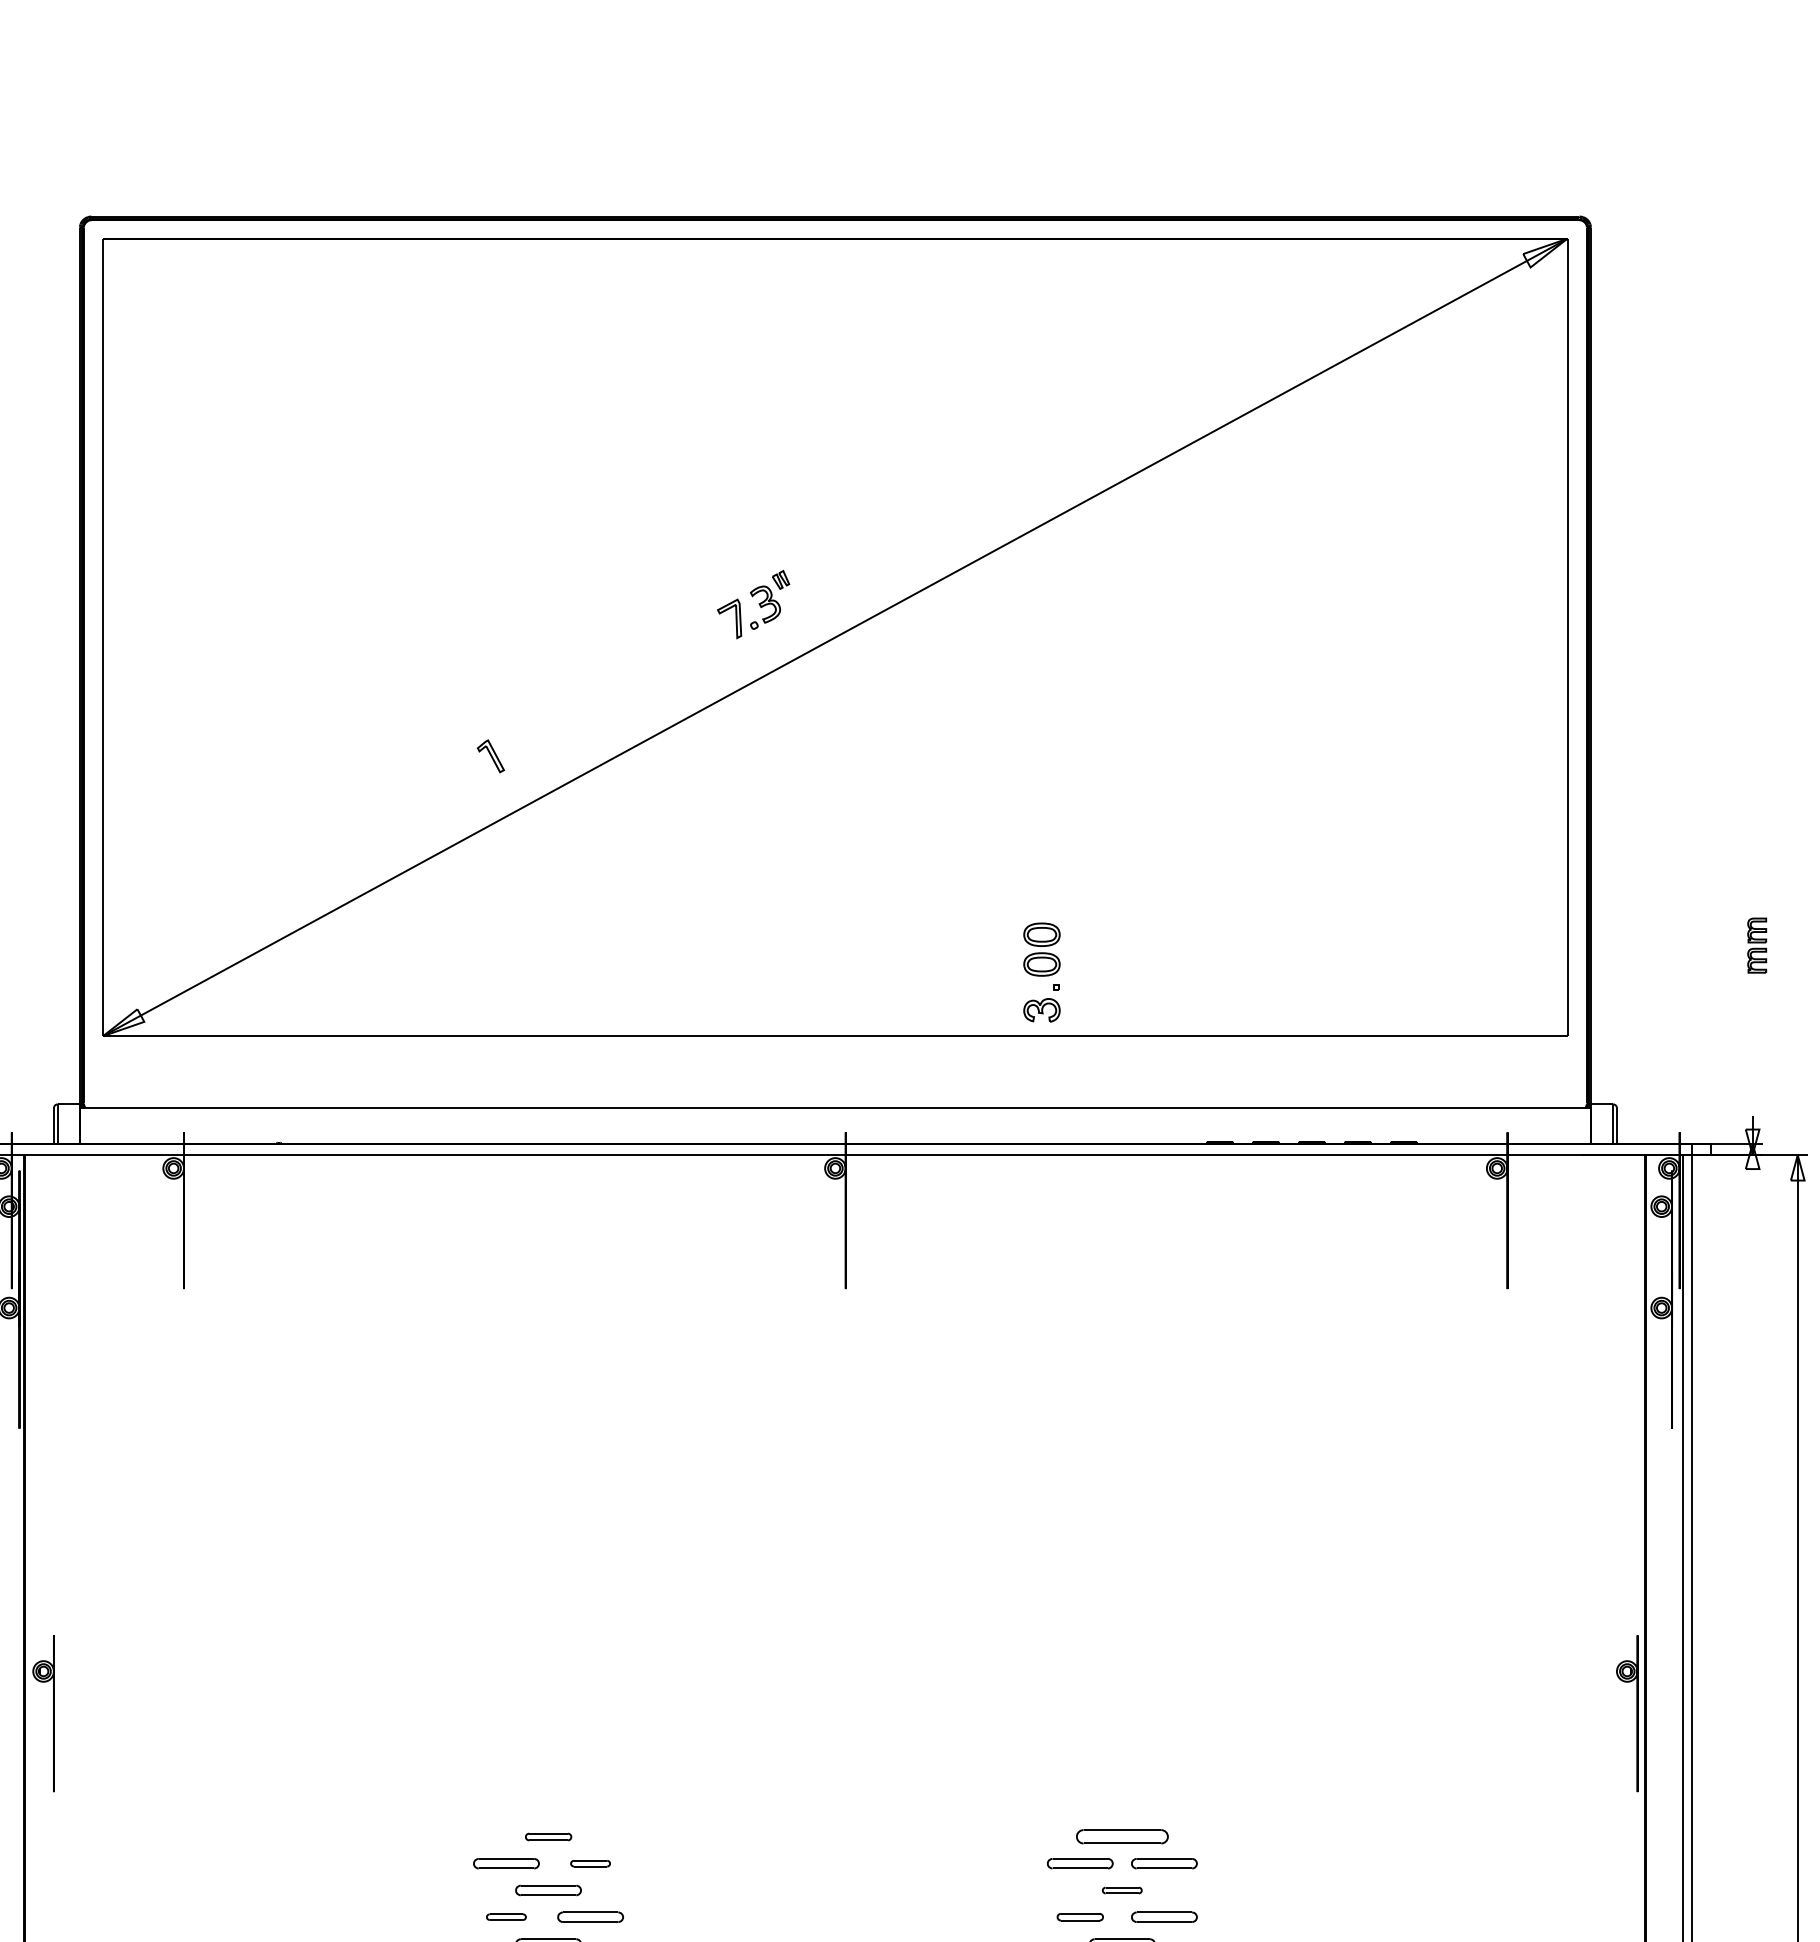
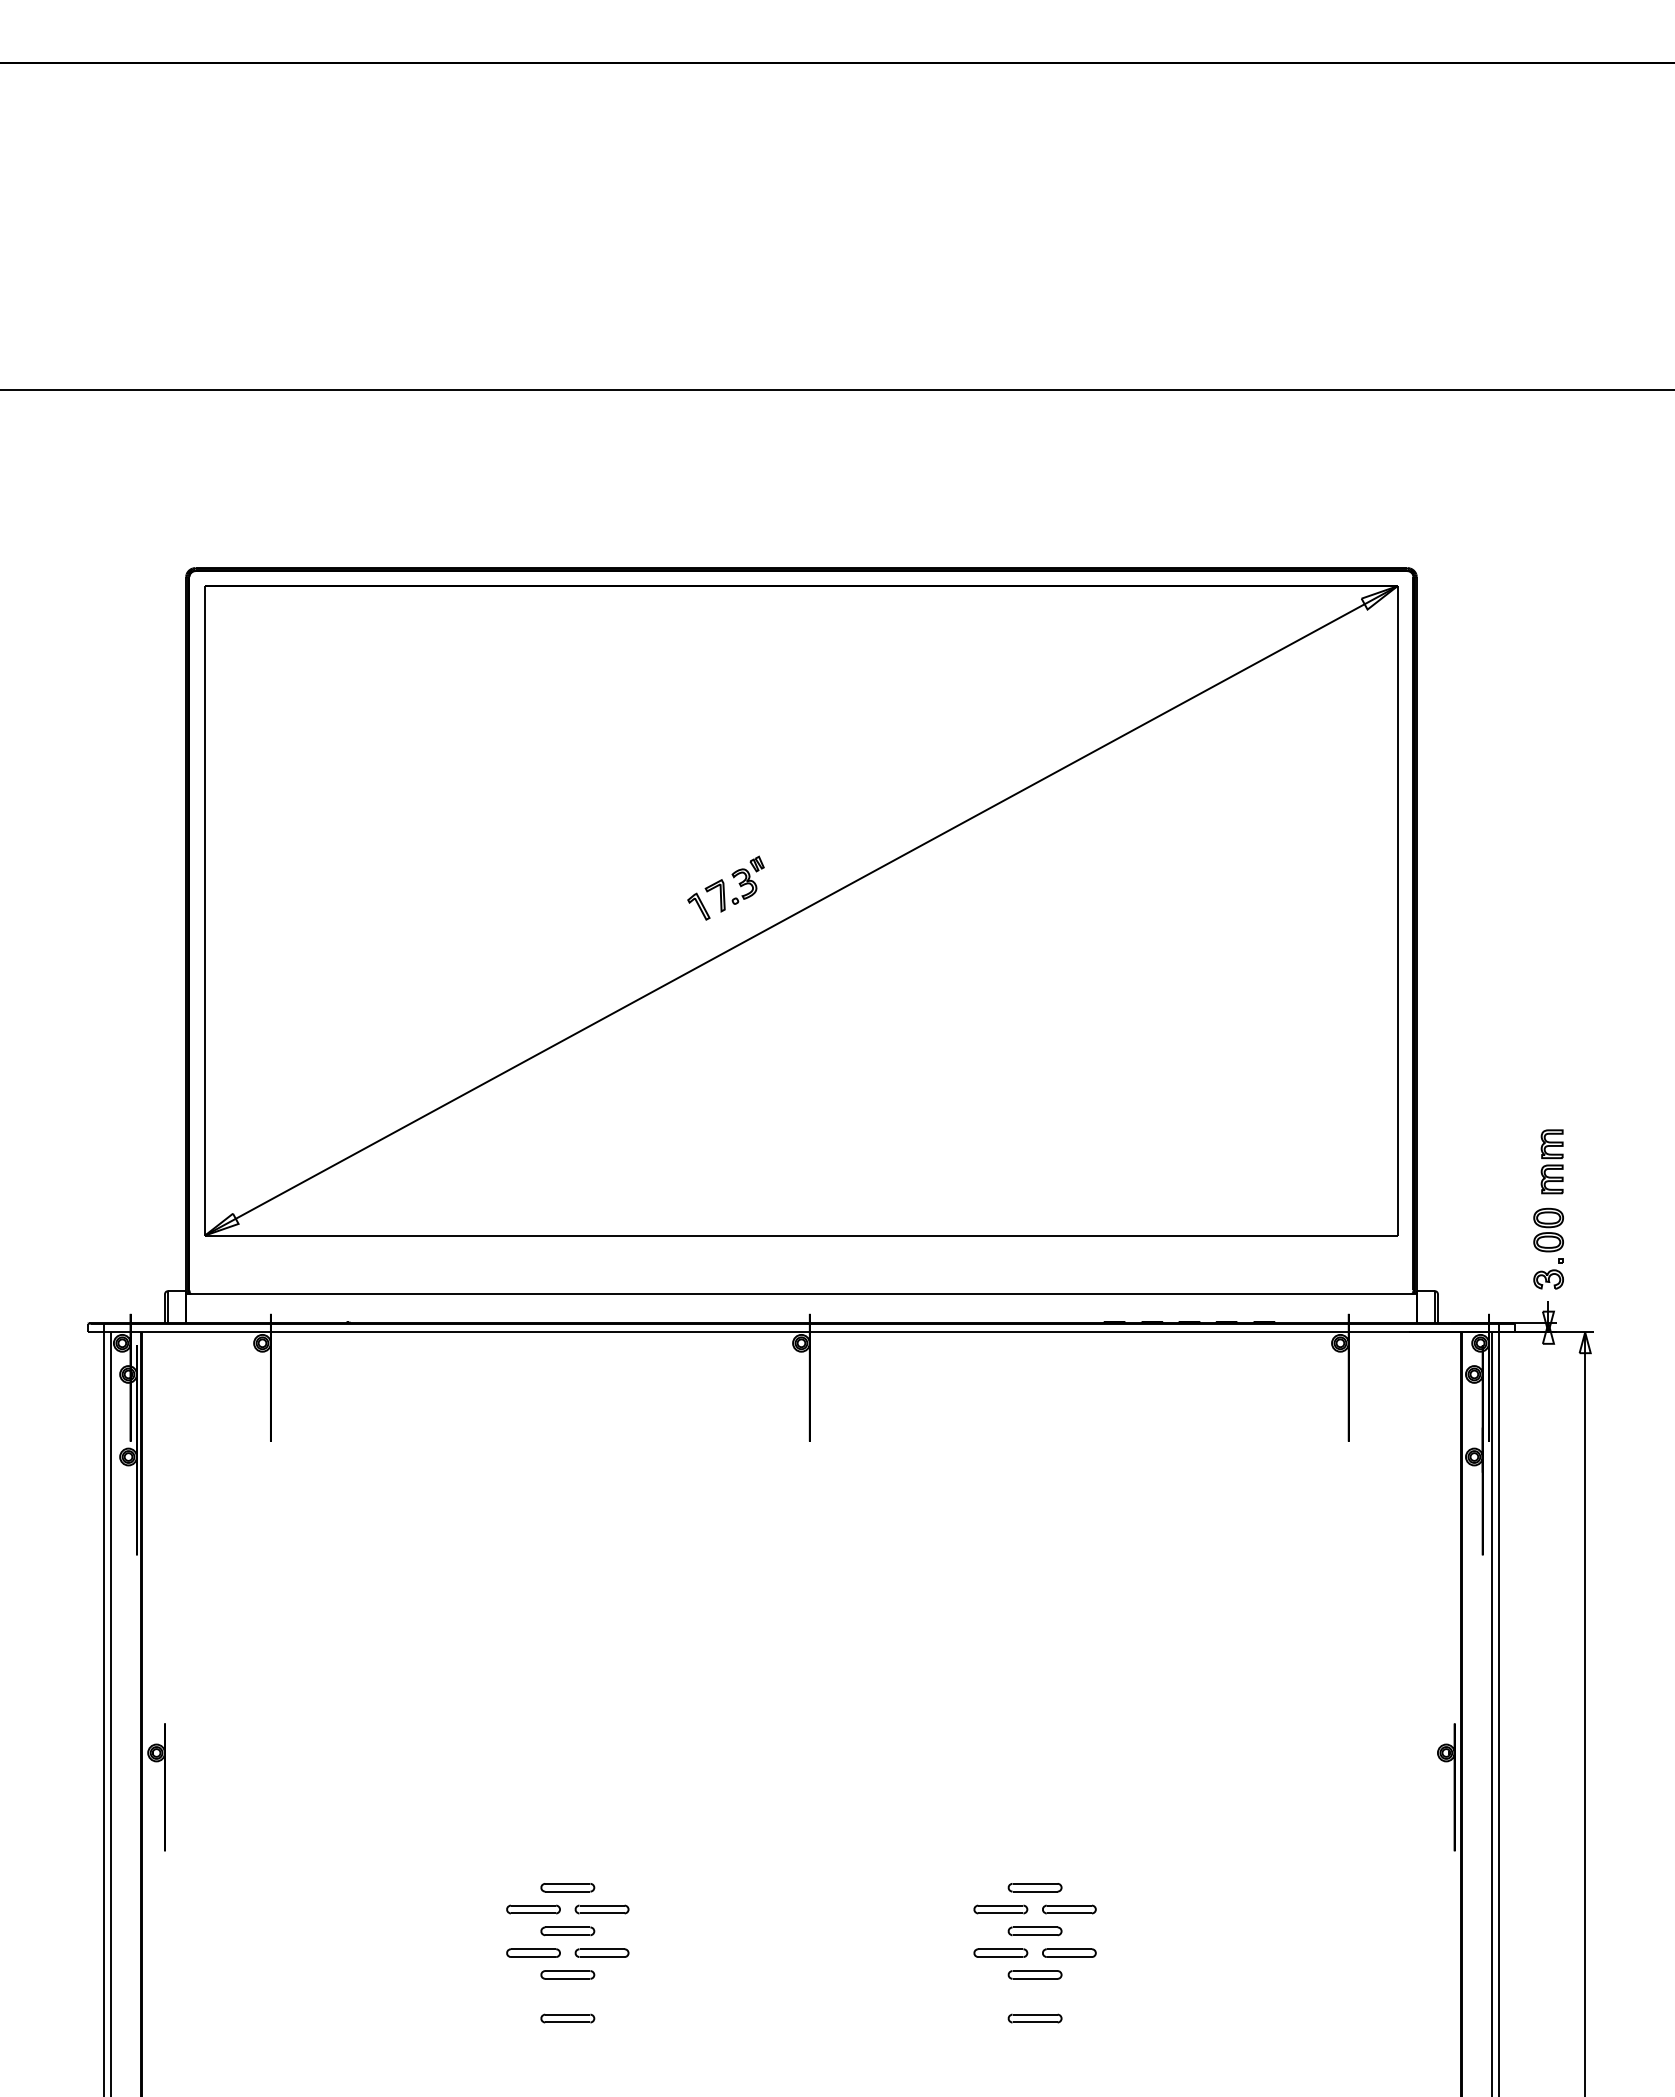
part: (490, 756) -> (698, 906), moved
part: (1756, 945) -> (1551, 1161), size x1.43
part: (1041, 972) -> (1548, 1248), moved
part: (548, 1836) -> (567, 1887), size x1.43
part: (1121, 1836) -> (1034, 1887), size x0.71
part: (589, 1863) -> (601, 1909), size x1.67
part: (1121, 1890) -> (1034, 1931), size x1.67
part: (506, 1916) -> (533, 1952), size x1.67
part: (1079, 1916) -> (1000, 1952), size x1.43

